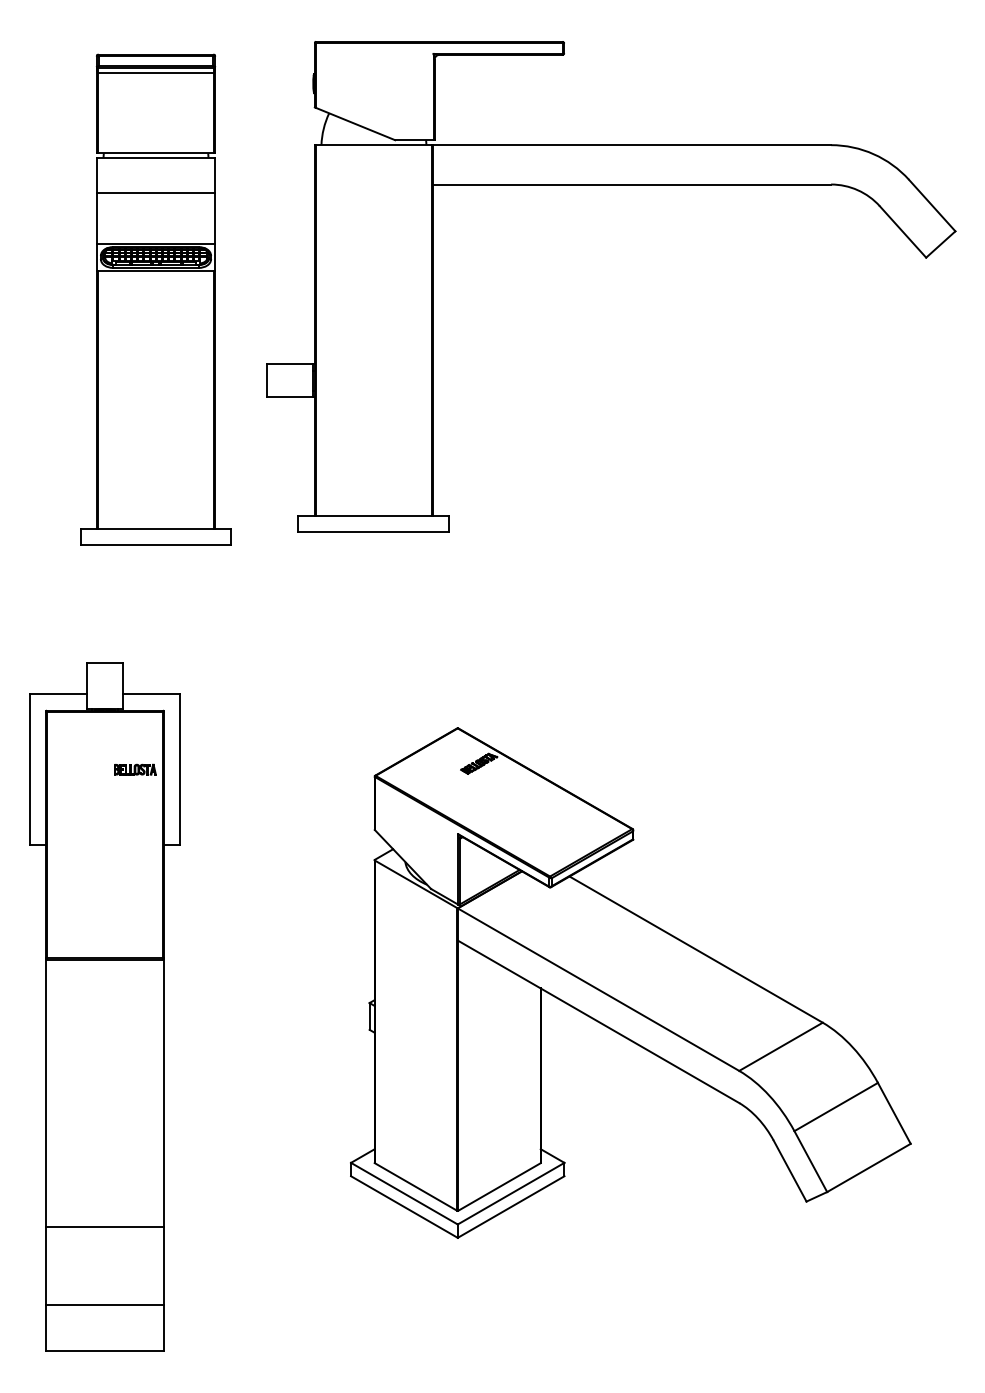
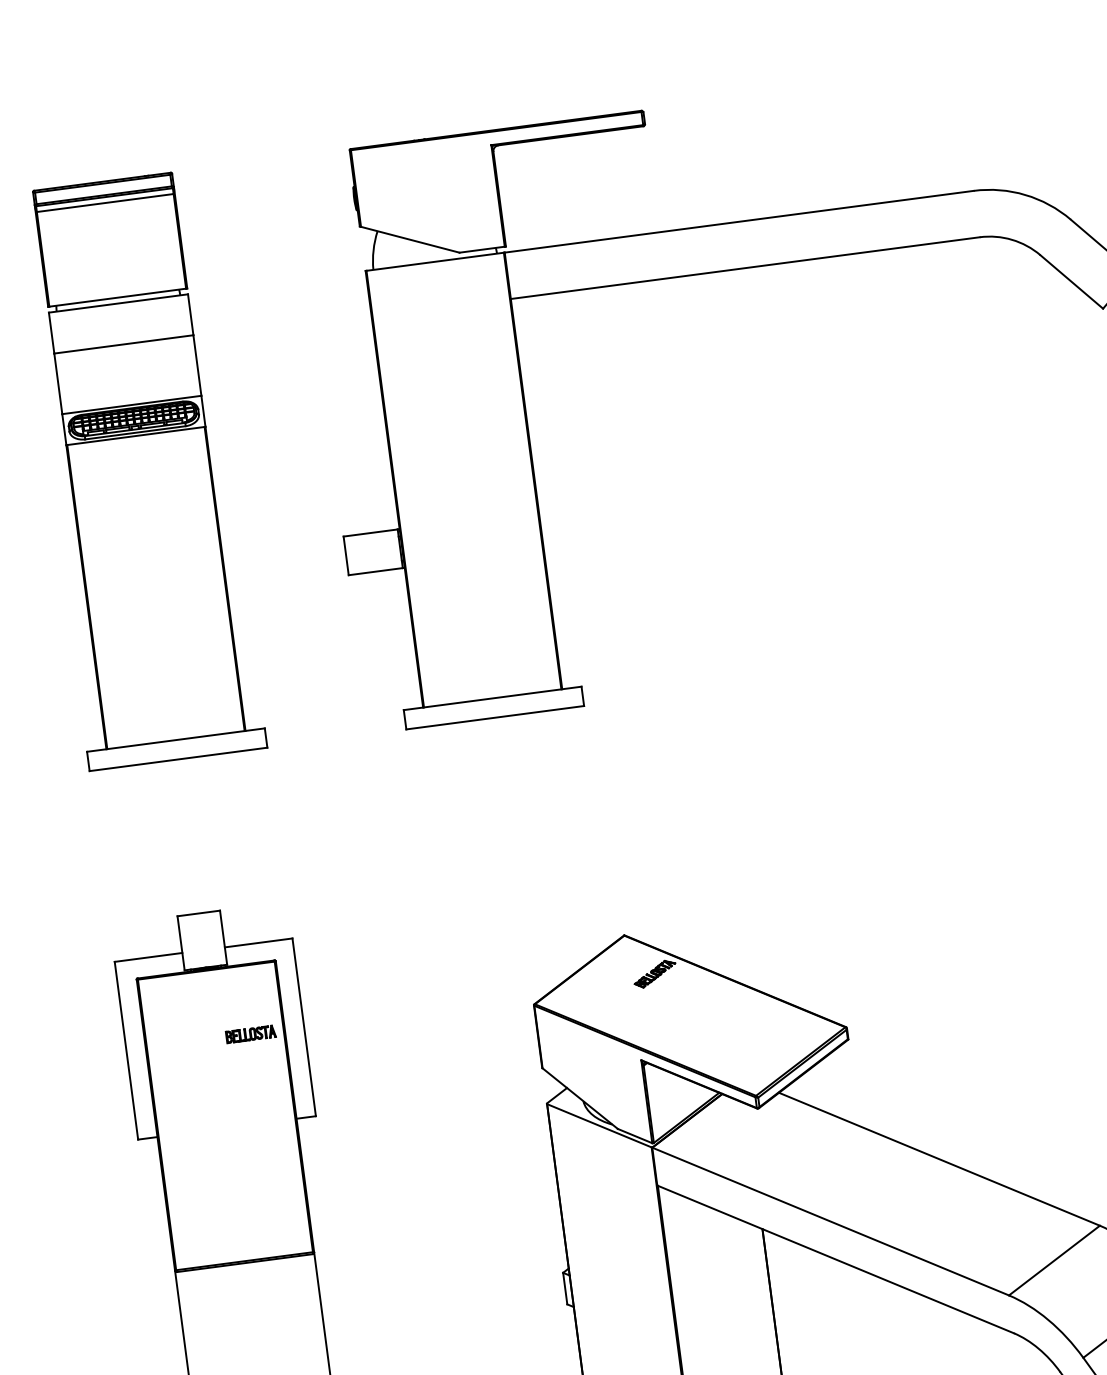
part: (155, 299) -> (139, 470), moved

